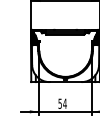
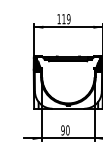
text: (62, 103) -> (65, 130), 54 -> 90

